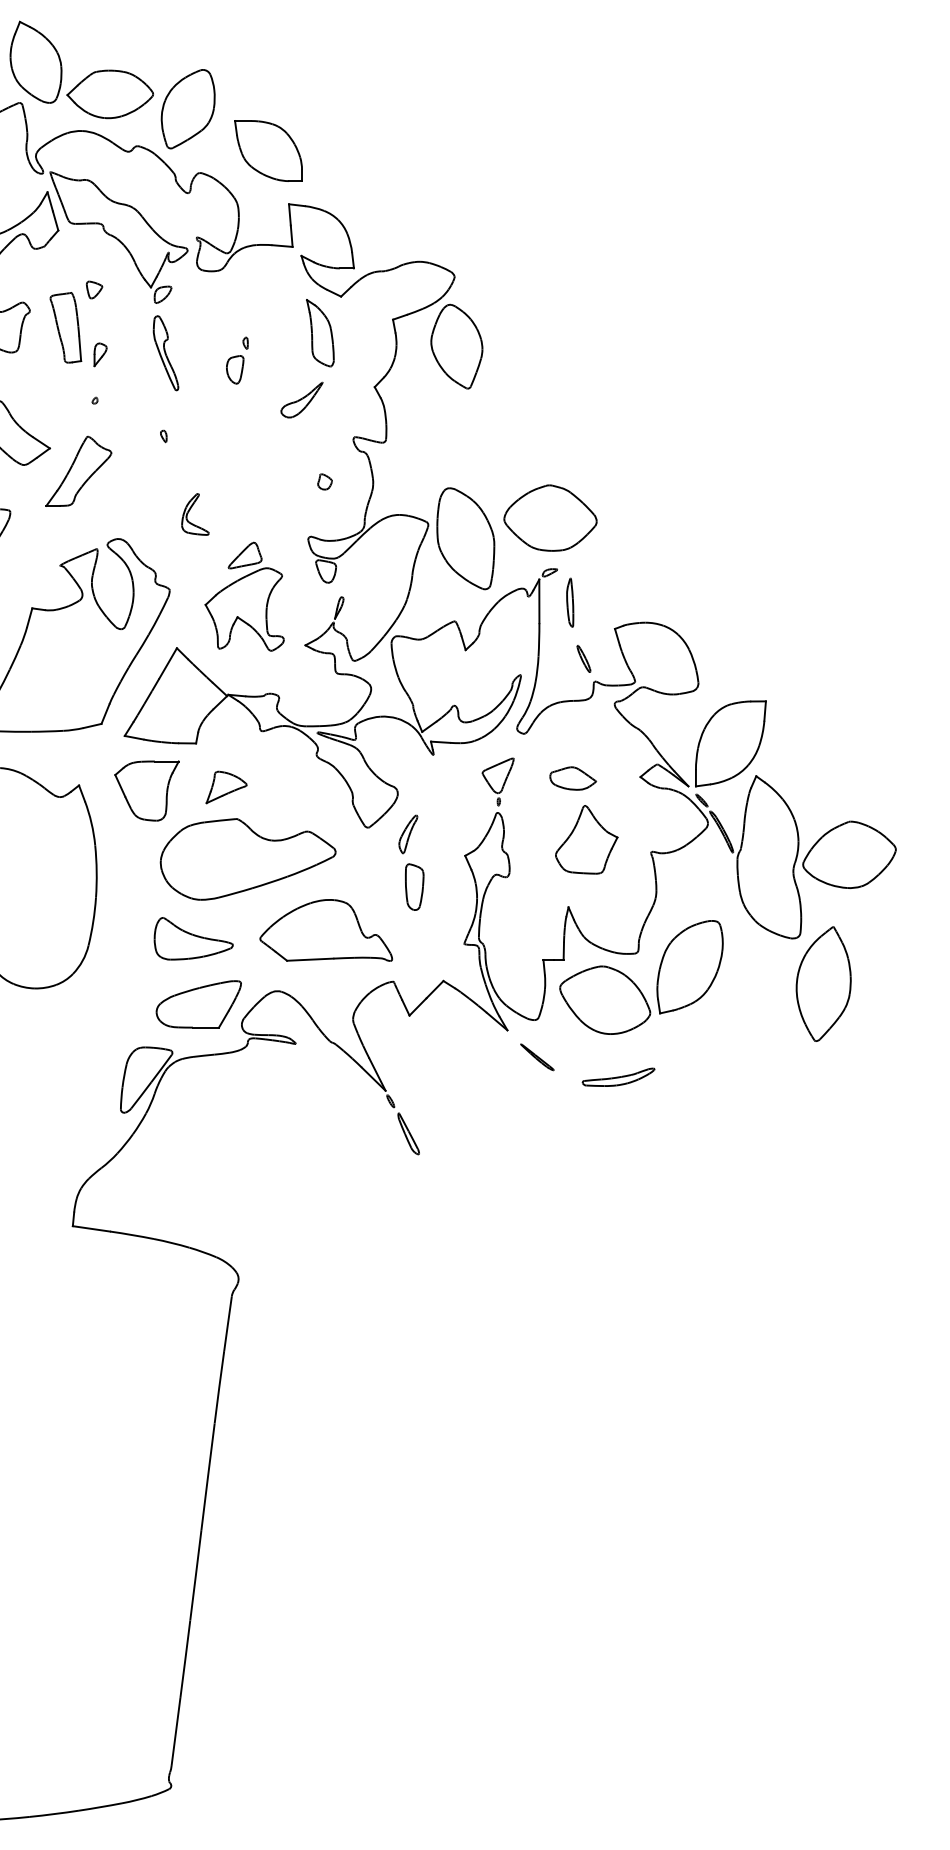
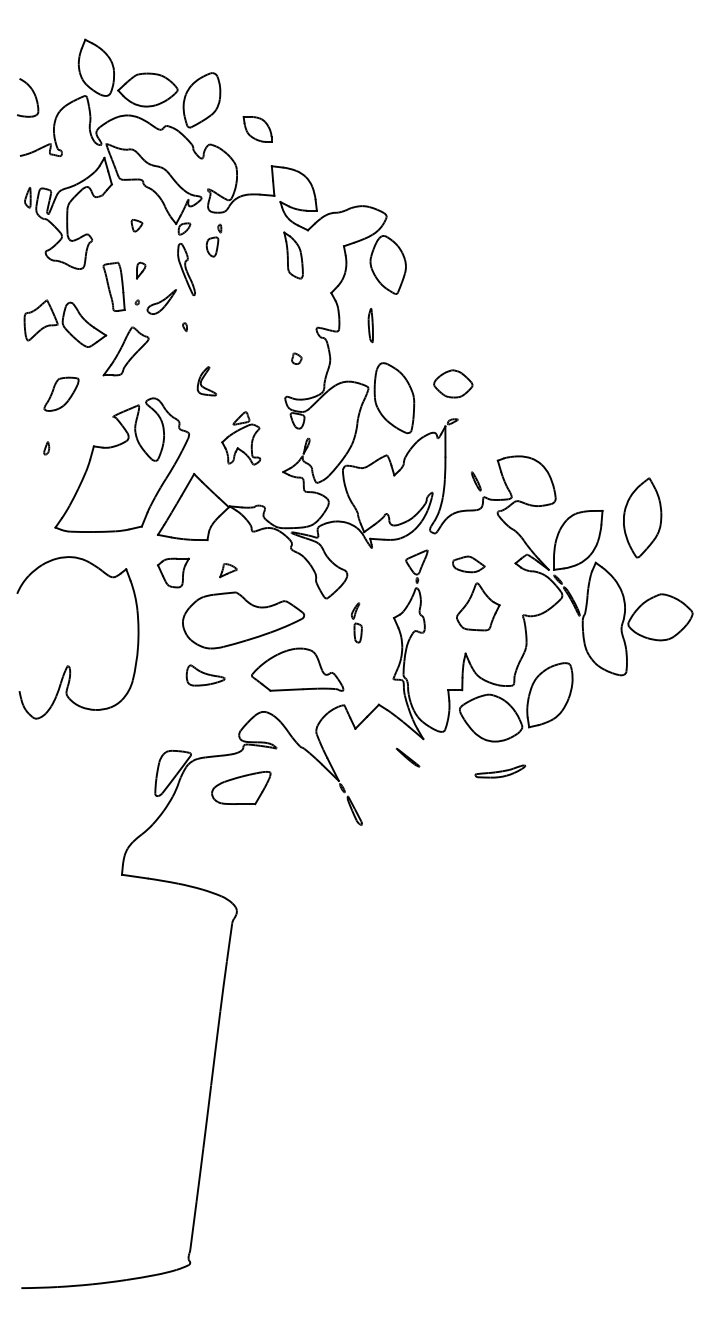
part: (268, 151) -> (257, 129), size x0.6
part: (64, 327) -> (113, 286), moved
part: (236, 360) -> (213, 240), moved
part: (301, 399) -> (161, 301), moved
part: (551, 517) -> (453, 383), size x0.6
part: (245, 596) -> (241, 438), size x0.7
part: (569, 602) -> (370, 325), moved
part: (226, 787) -> (228, 570), size x0.6
part: (147, 790) -> (173, 572), size x0.7
part: (411, 862) -> (356, 622), size x0.6
part: (193, 938) -> (205, 675), size x0.7
part: (823, 983) -> (642, 517), moved
part: (199, 1005) -> (241, 788), moved
line: (536, 1057) -> (407, 757), moved

